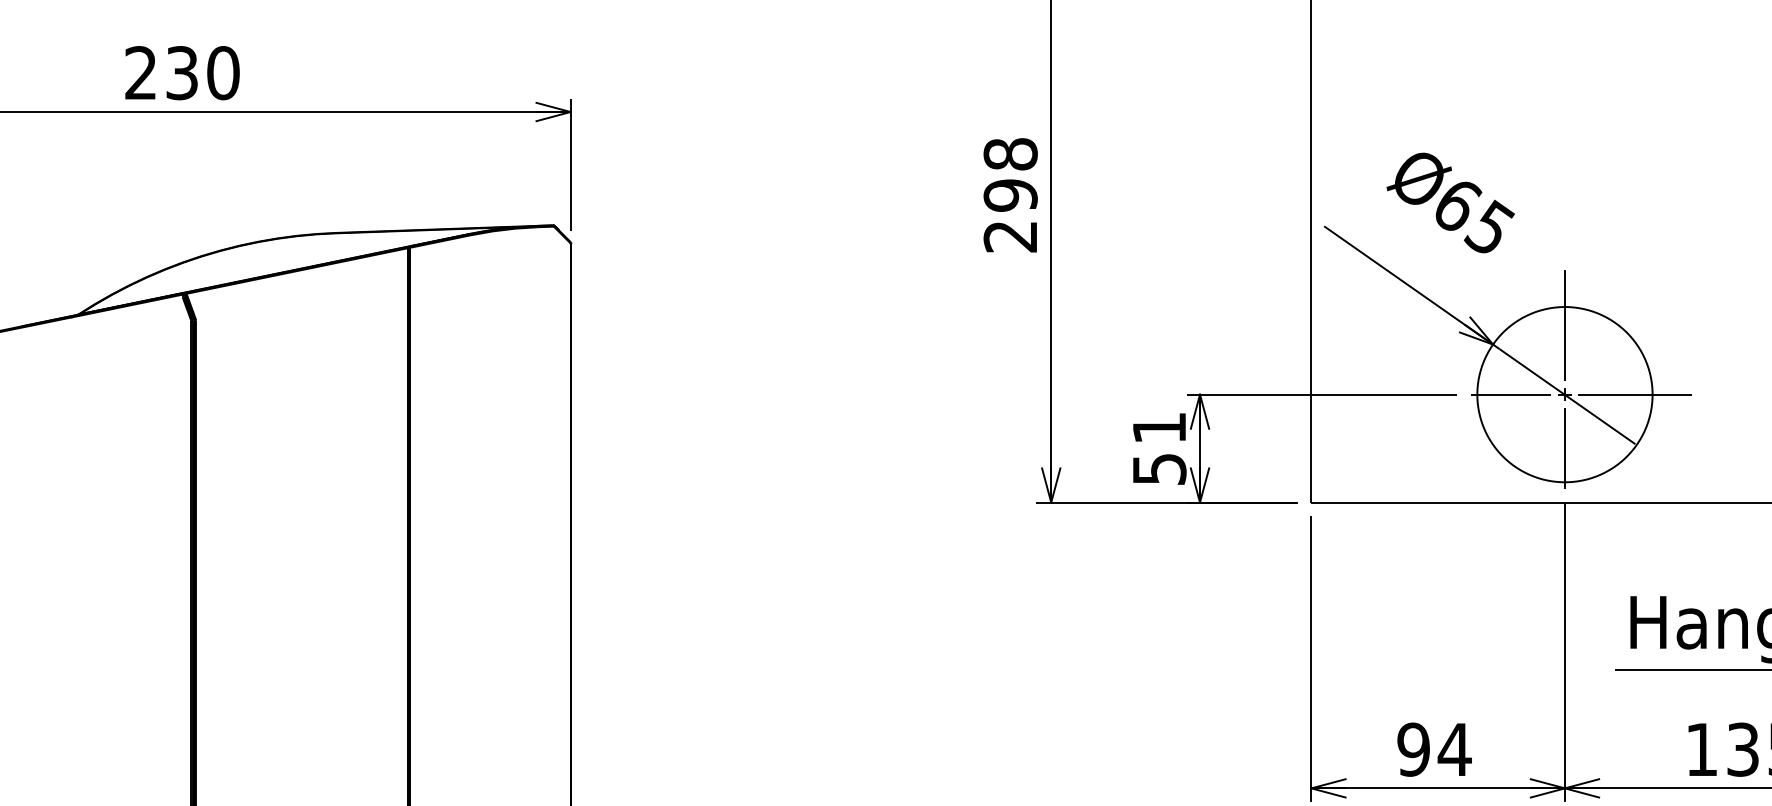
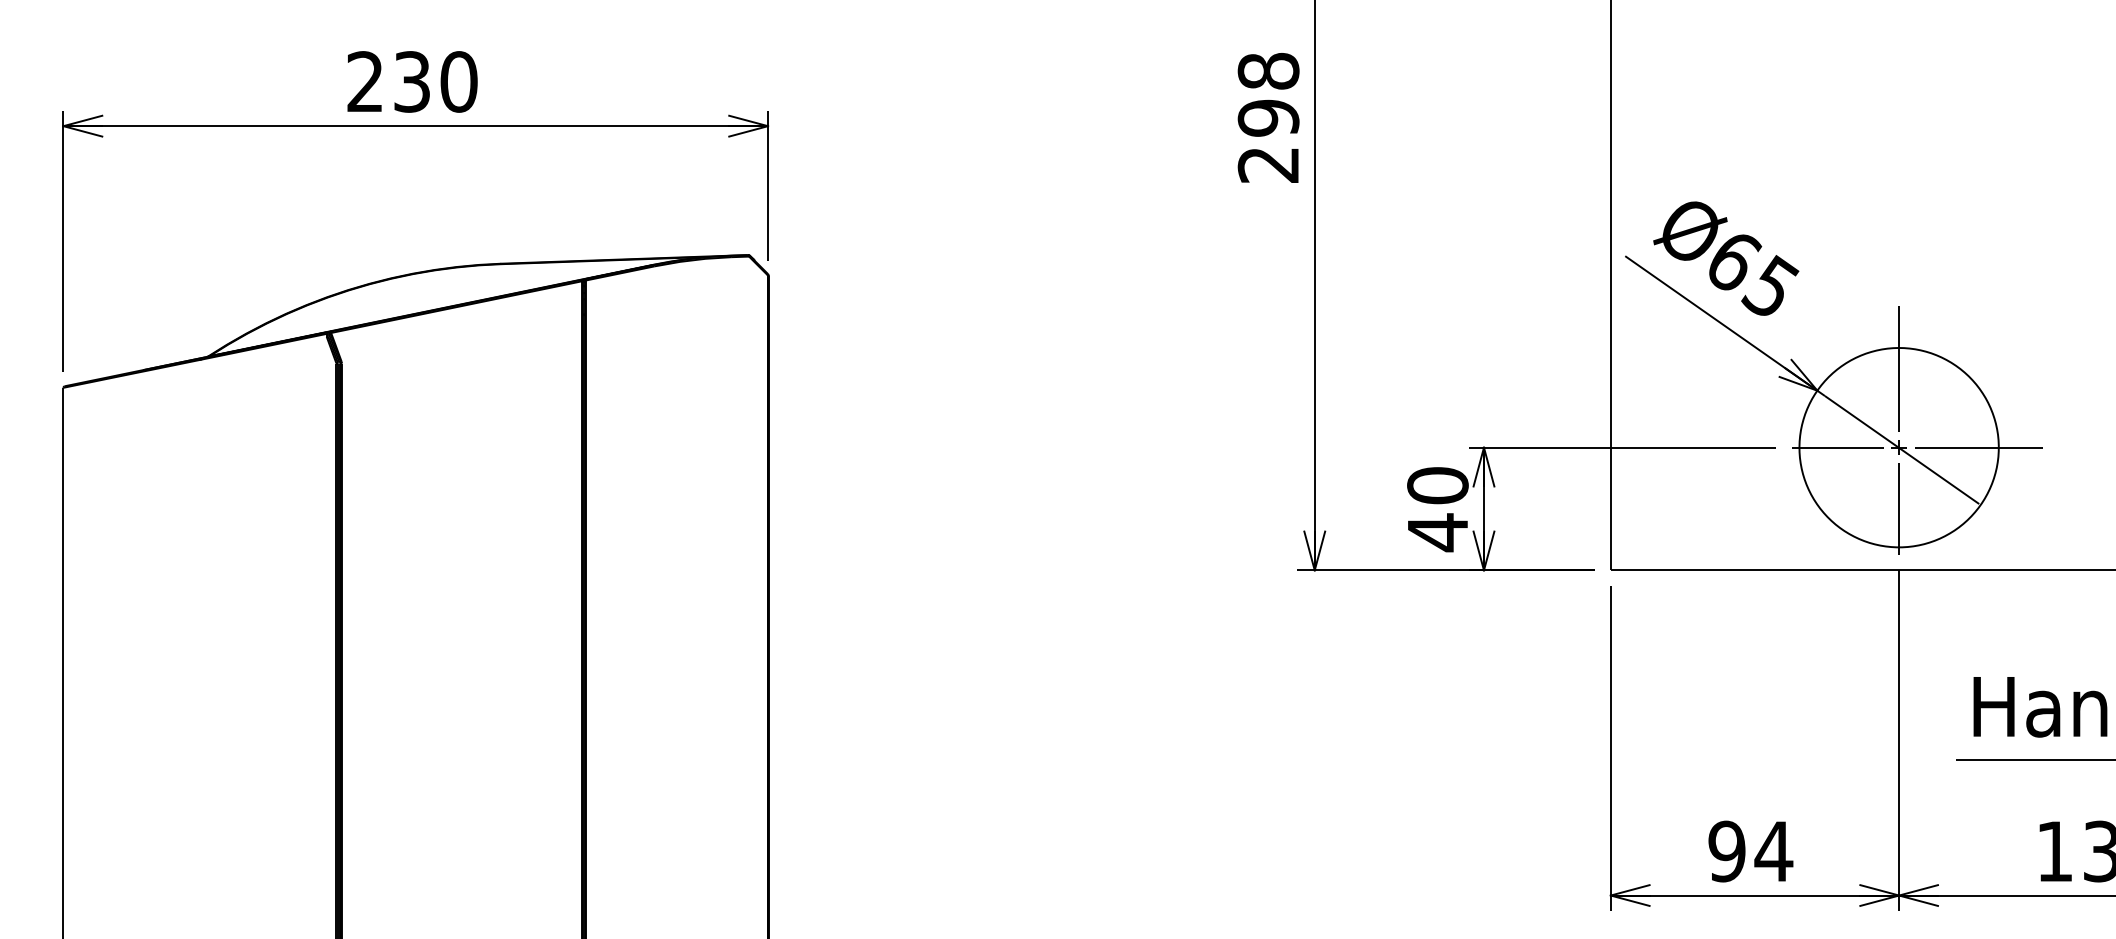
text: (182, 72) -> (412, 81), moved
text: (1010, 194) -> (1268, 117), moved
text: (1451, 202) -> (1726, 258), moved
text: (1159, 449) -> (1437, 509), 51 -> 40

